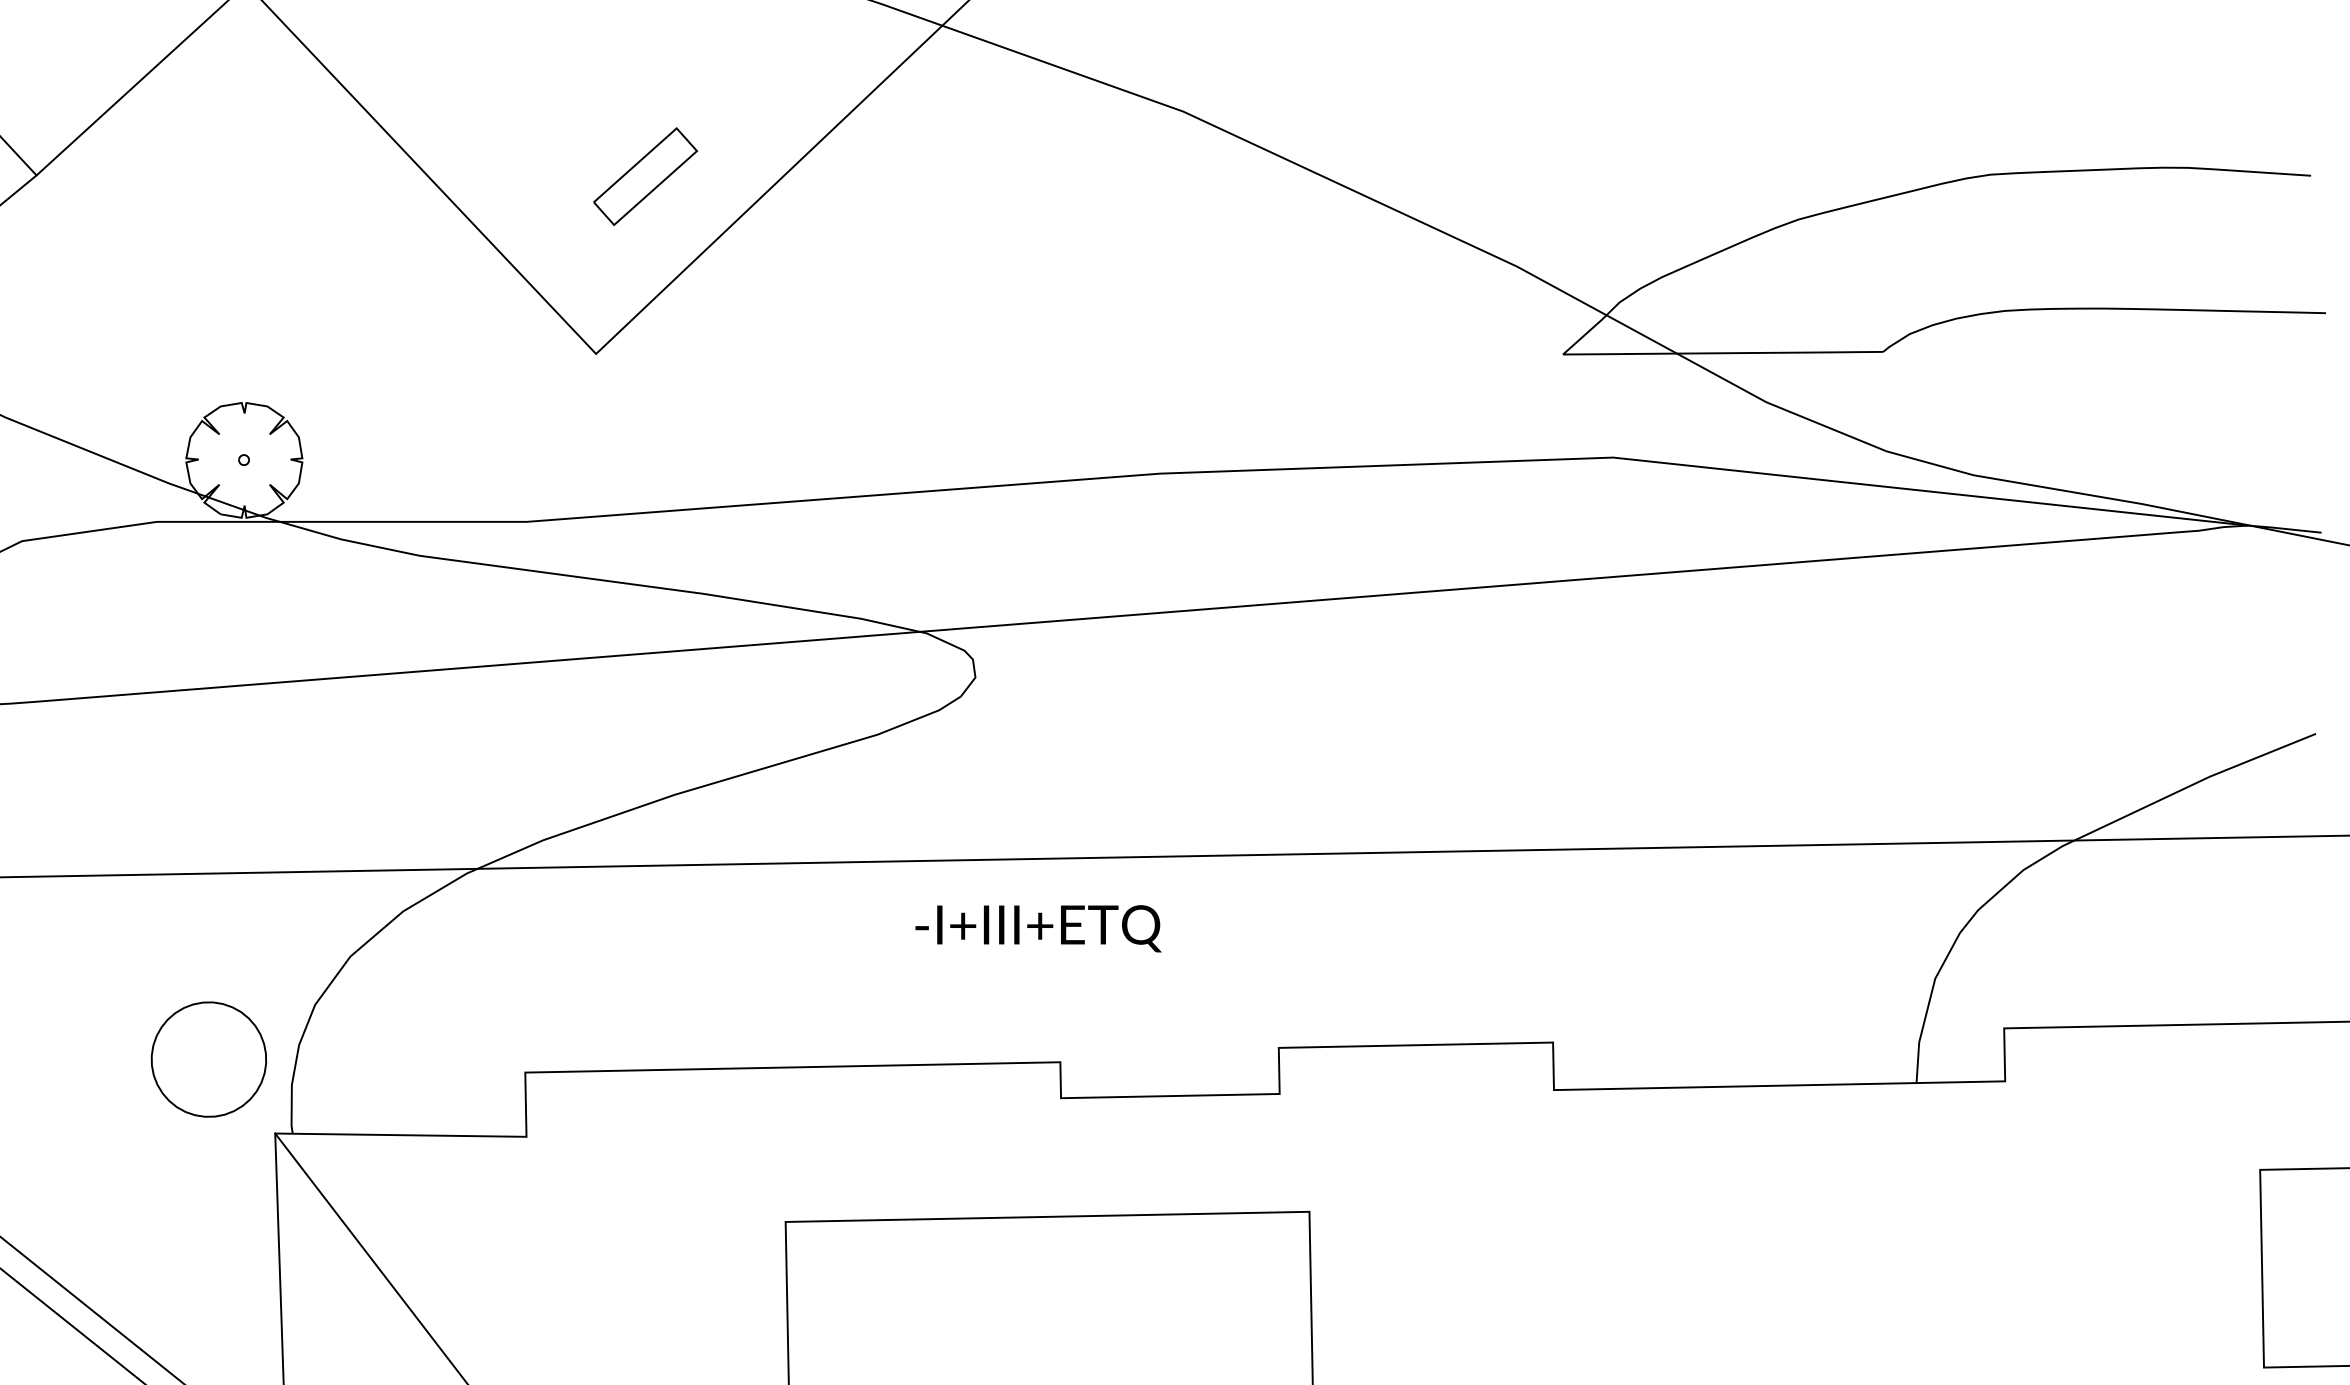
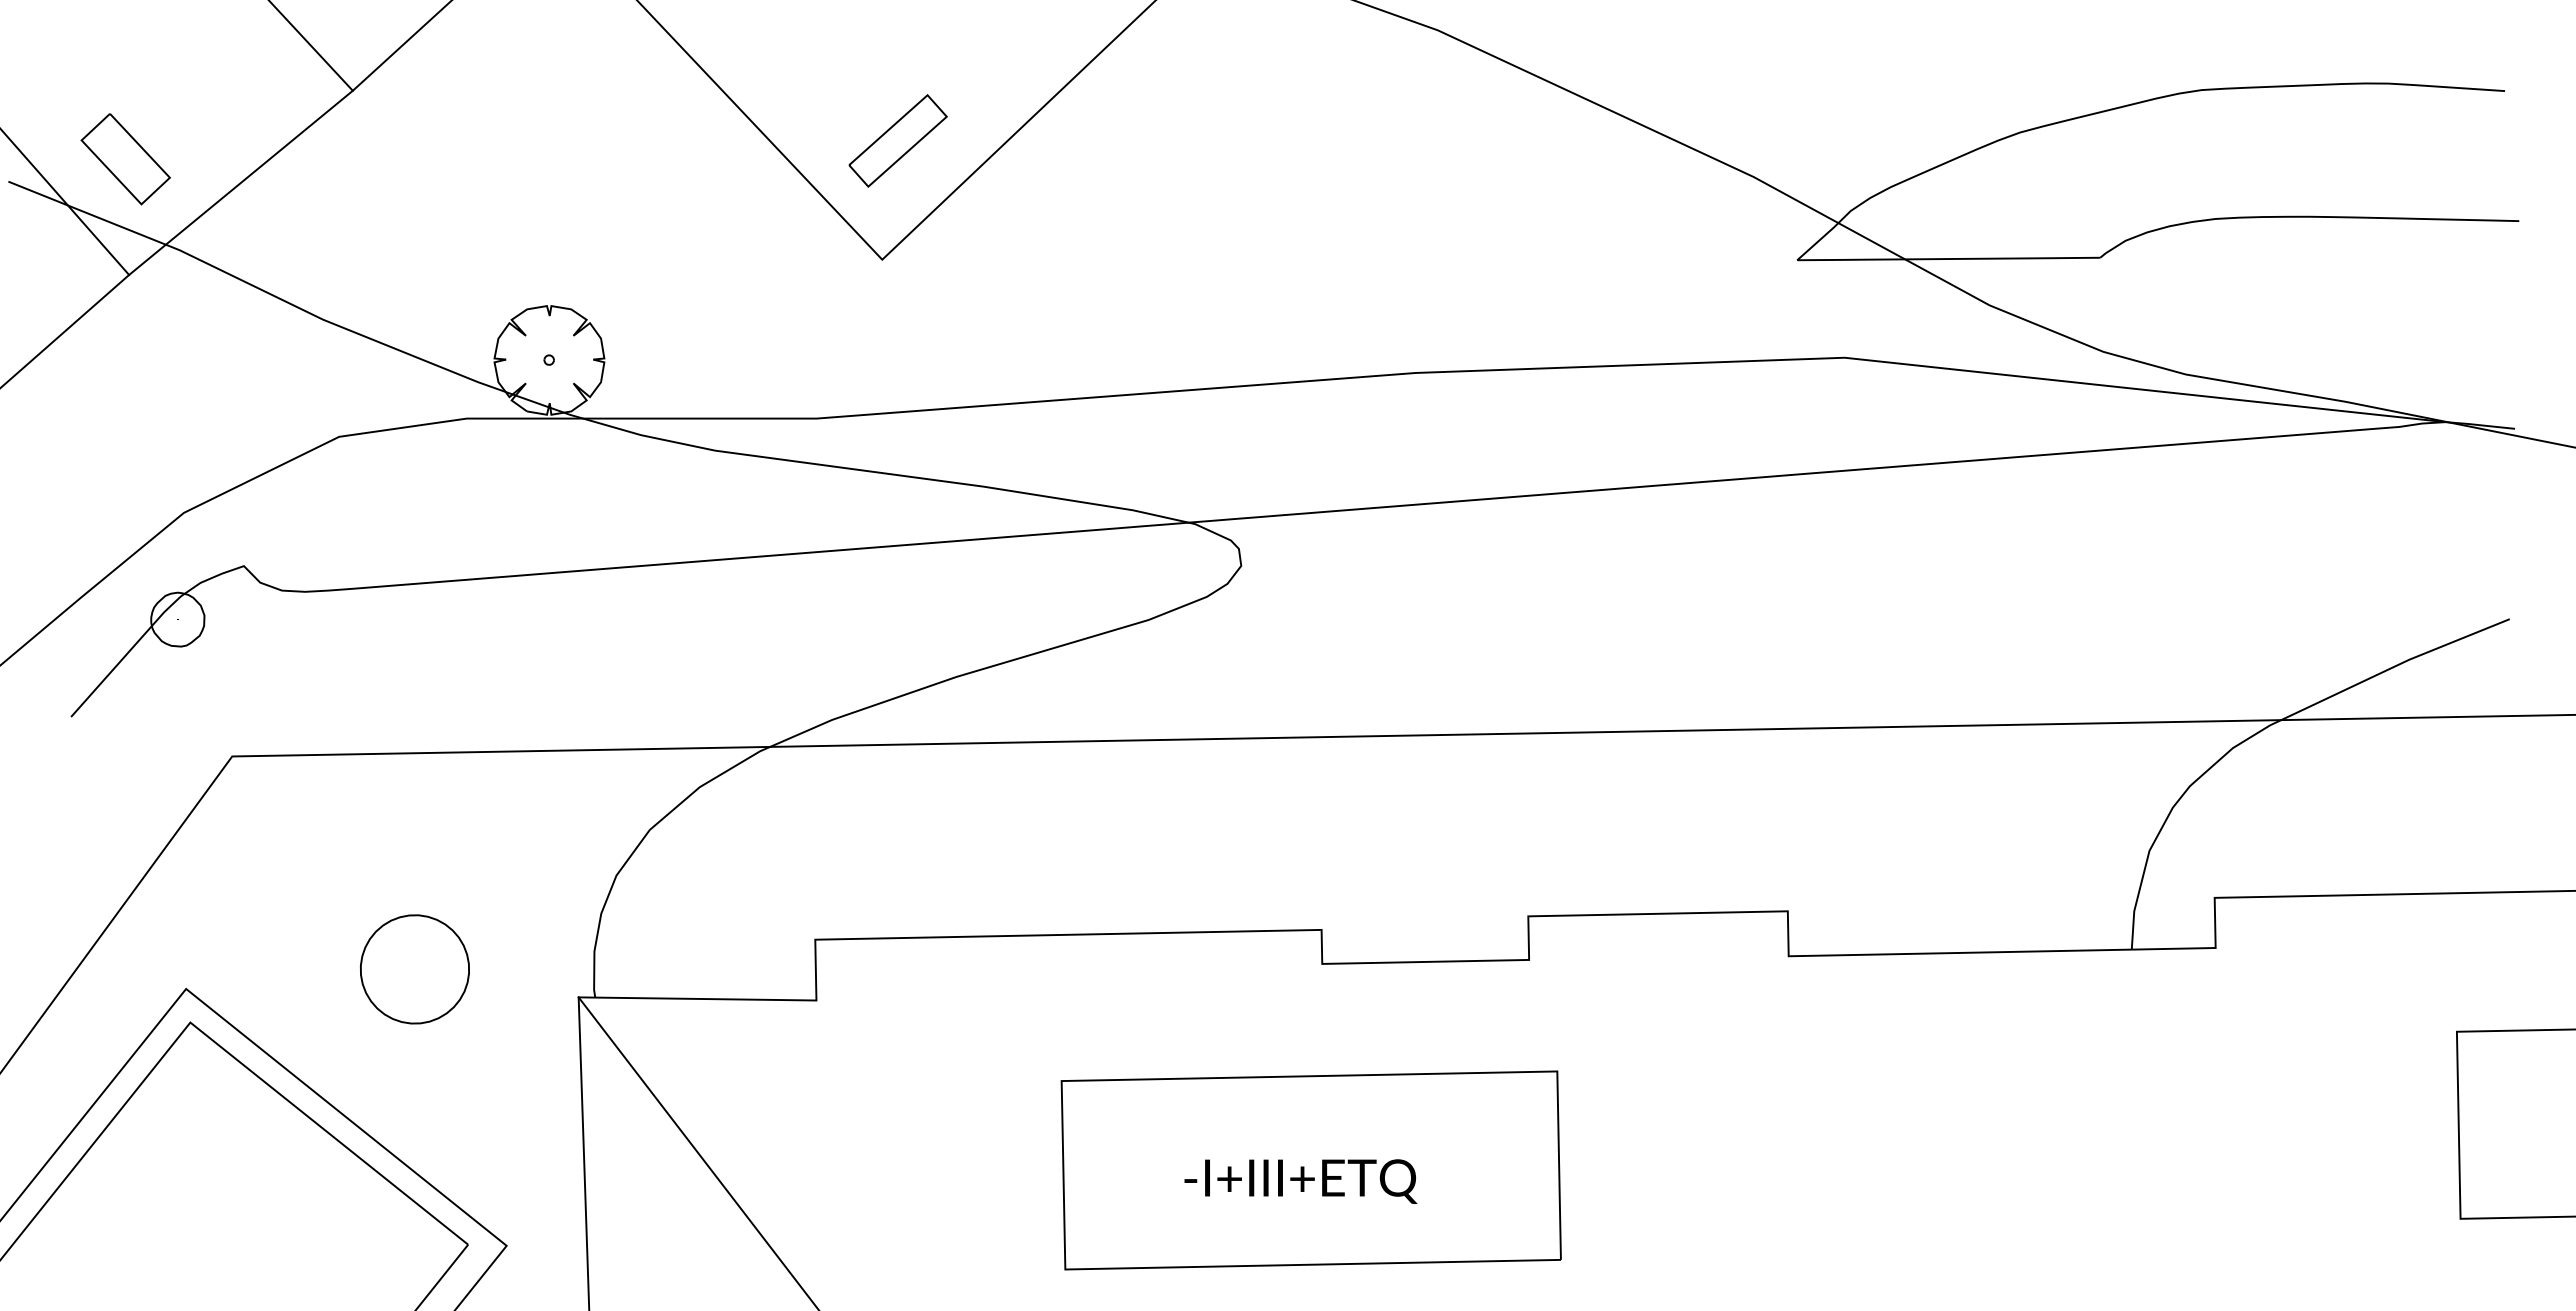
part: (644, 176) -> (897, 140), moved
text: (1038, 928) -> (1300, 1181), moved
part: (208, 1059) -> (414, 969), moved

